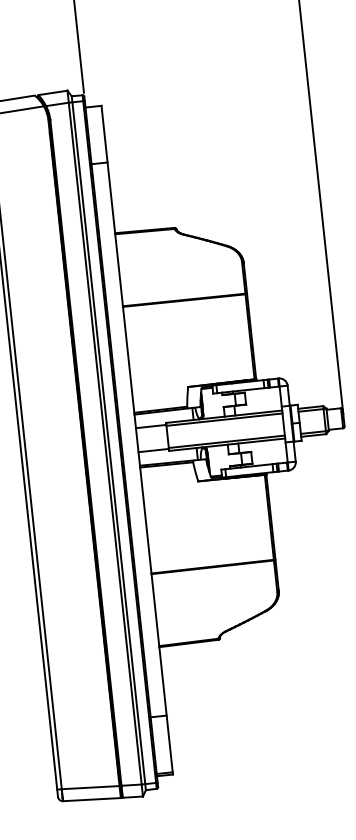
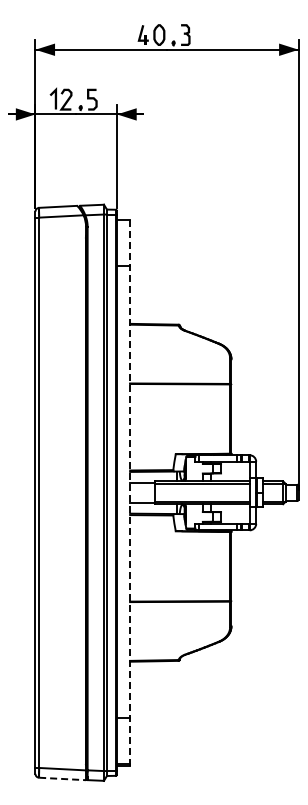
line: (137, 439) -> (130, 492), solid -> dashed
line: (93, 798) -> (63, 778), solid -> dashed

